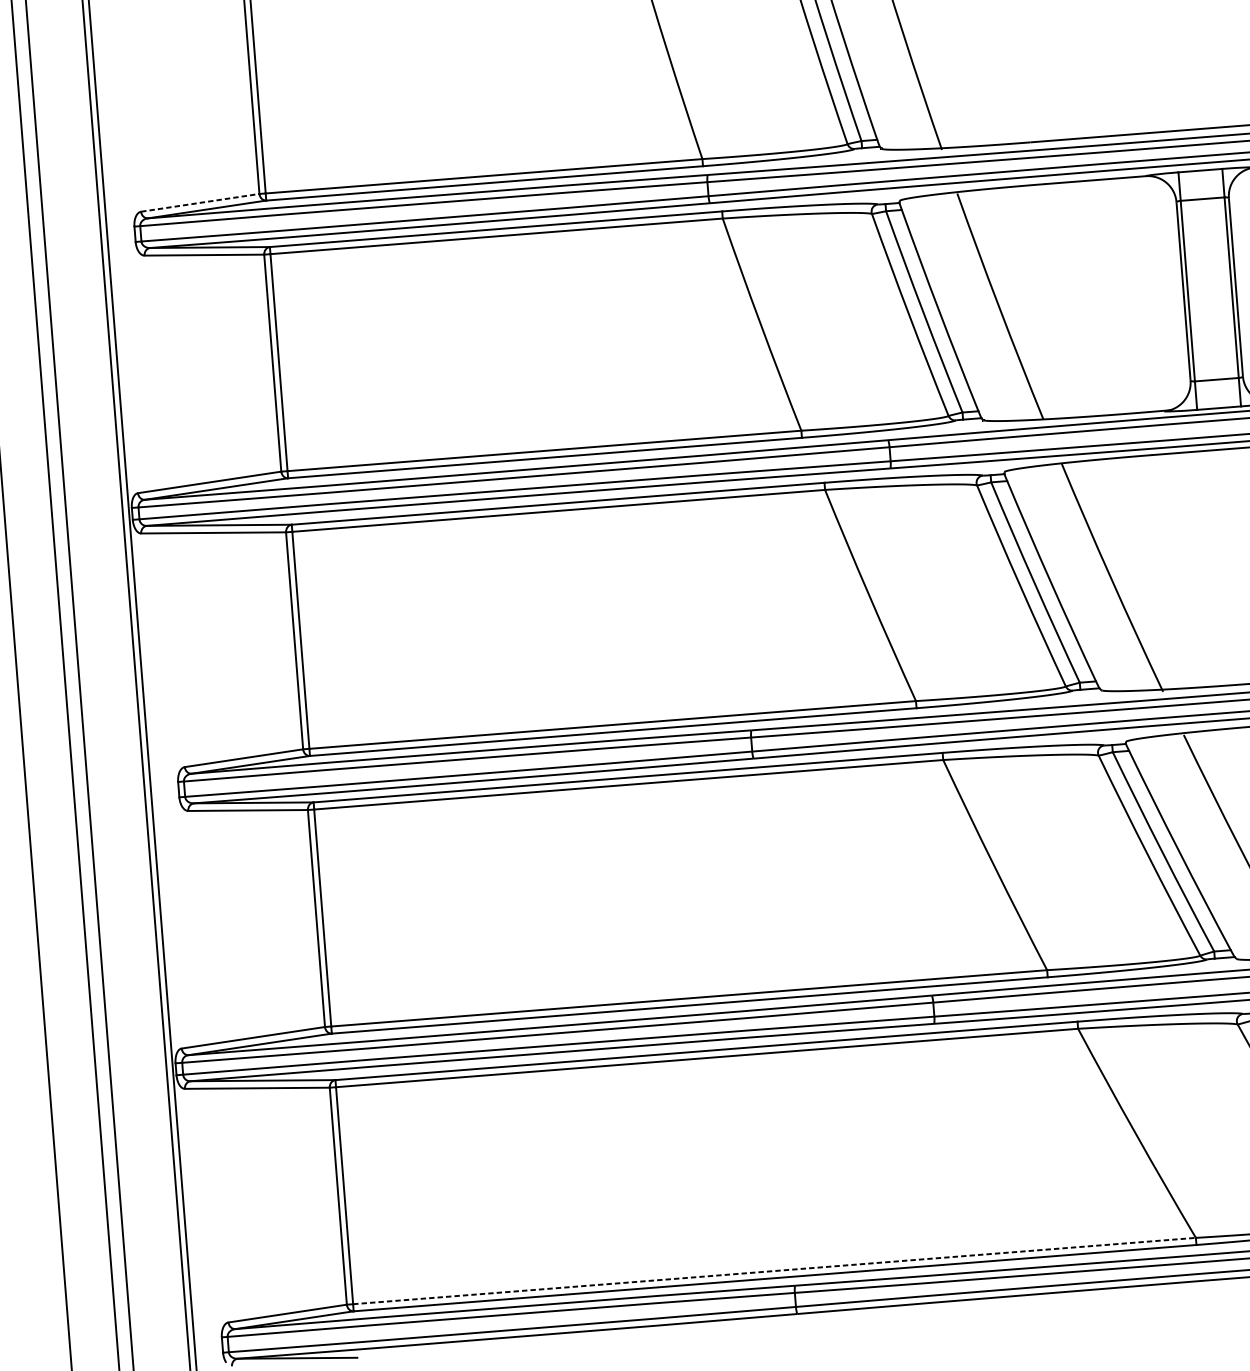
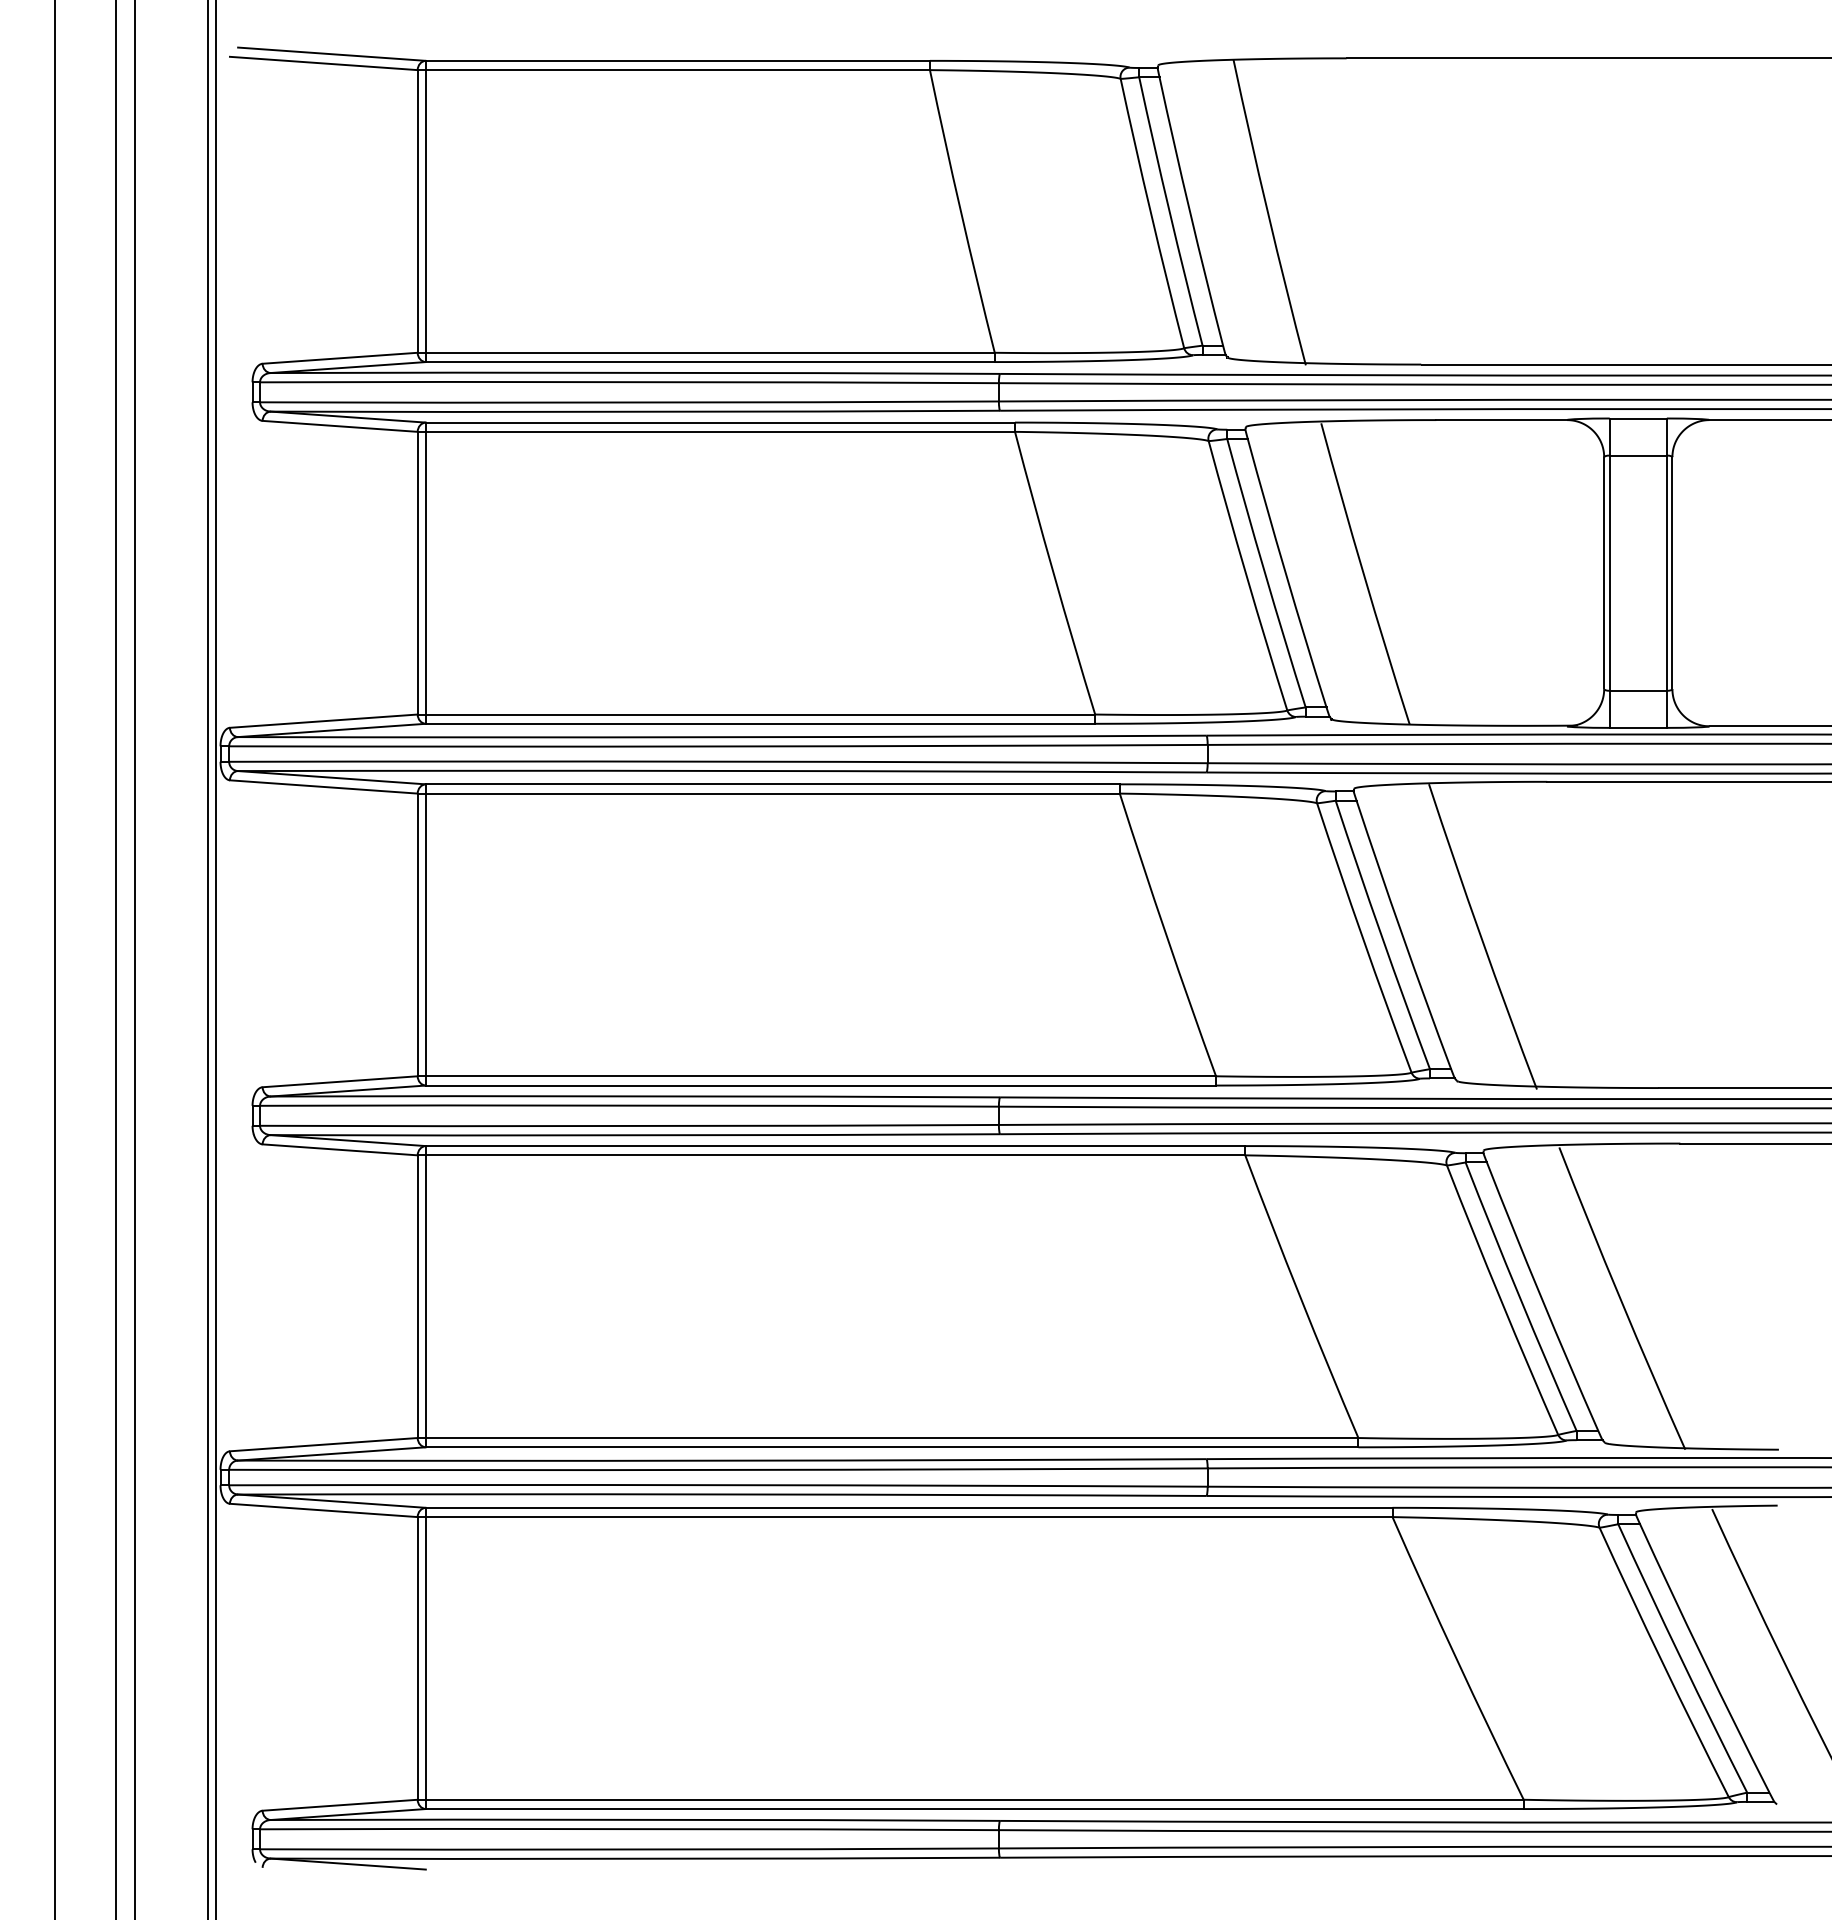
line: (200, 203) -> (340, 358), dashed -> solid
line: (774, 1270) -> (974, 1799), dashed -> solid

